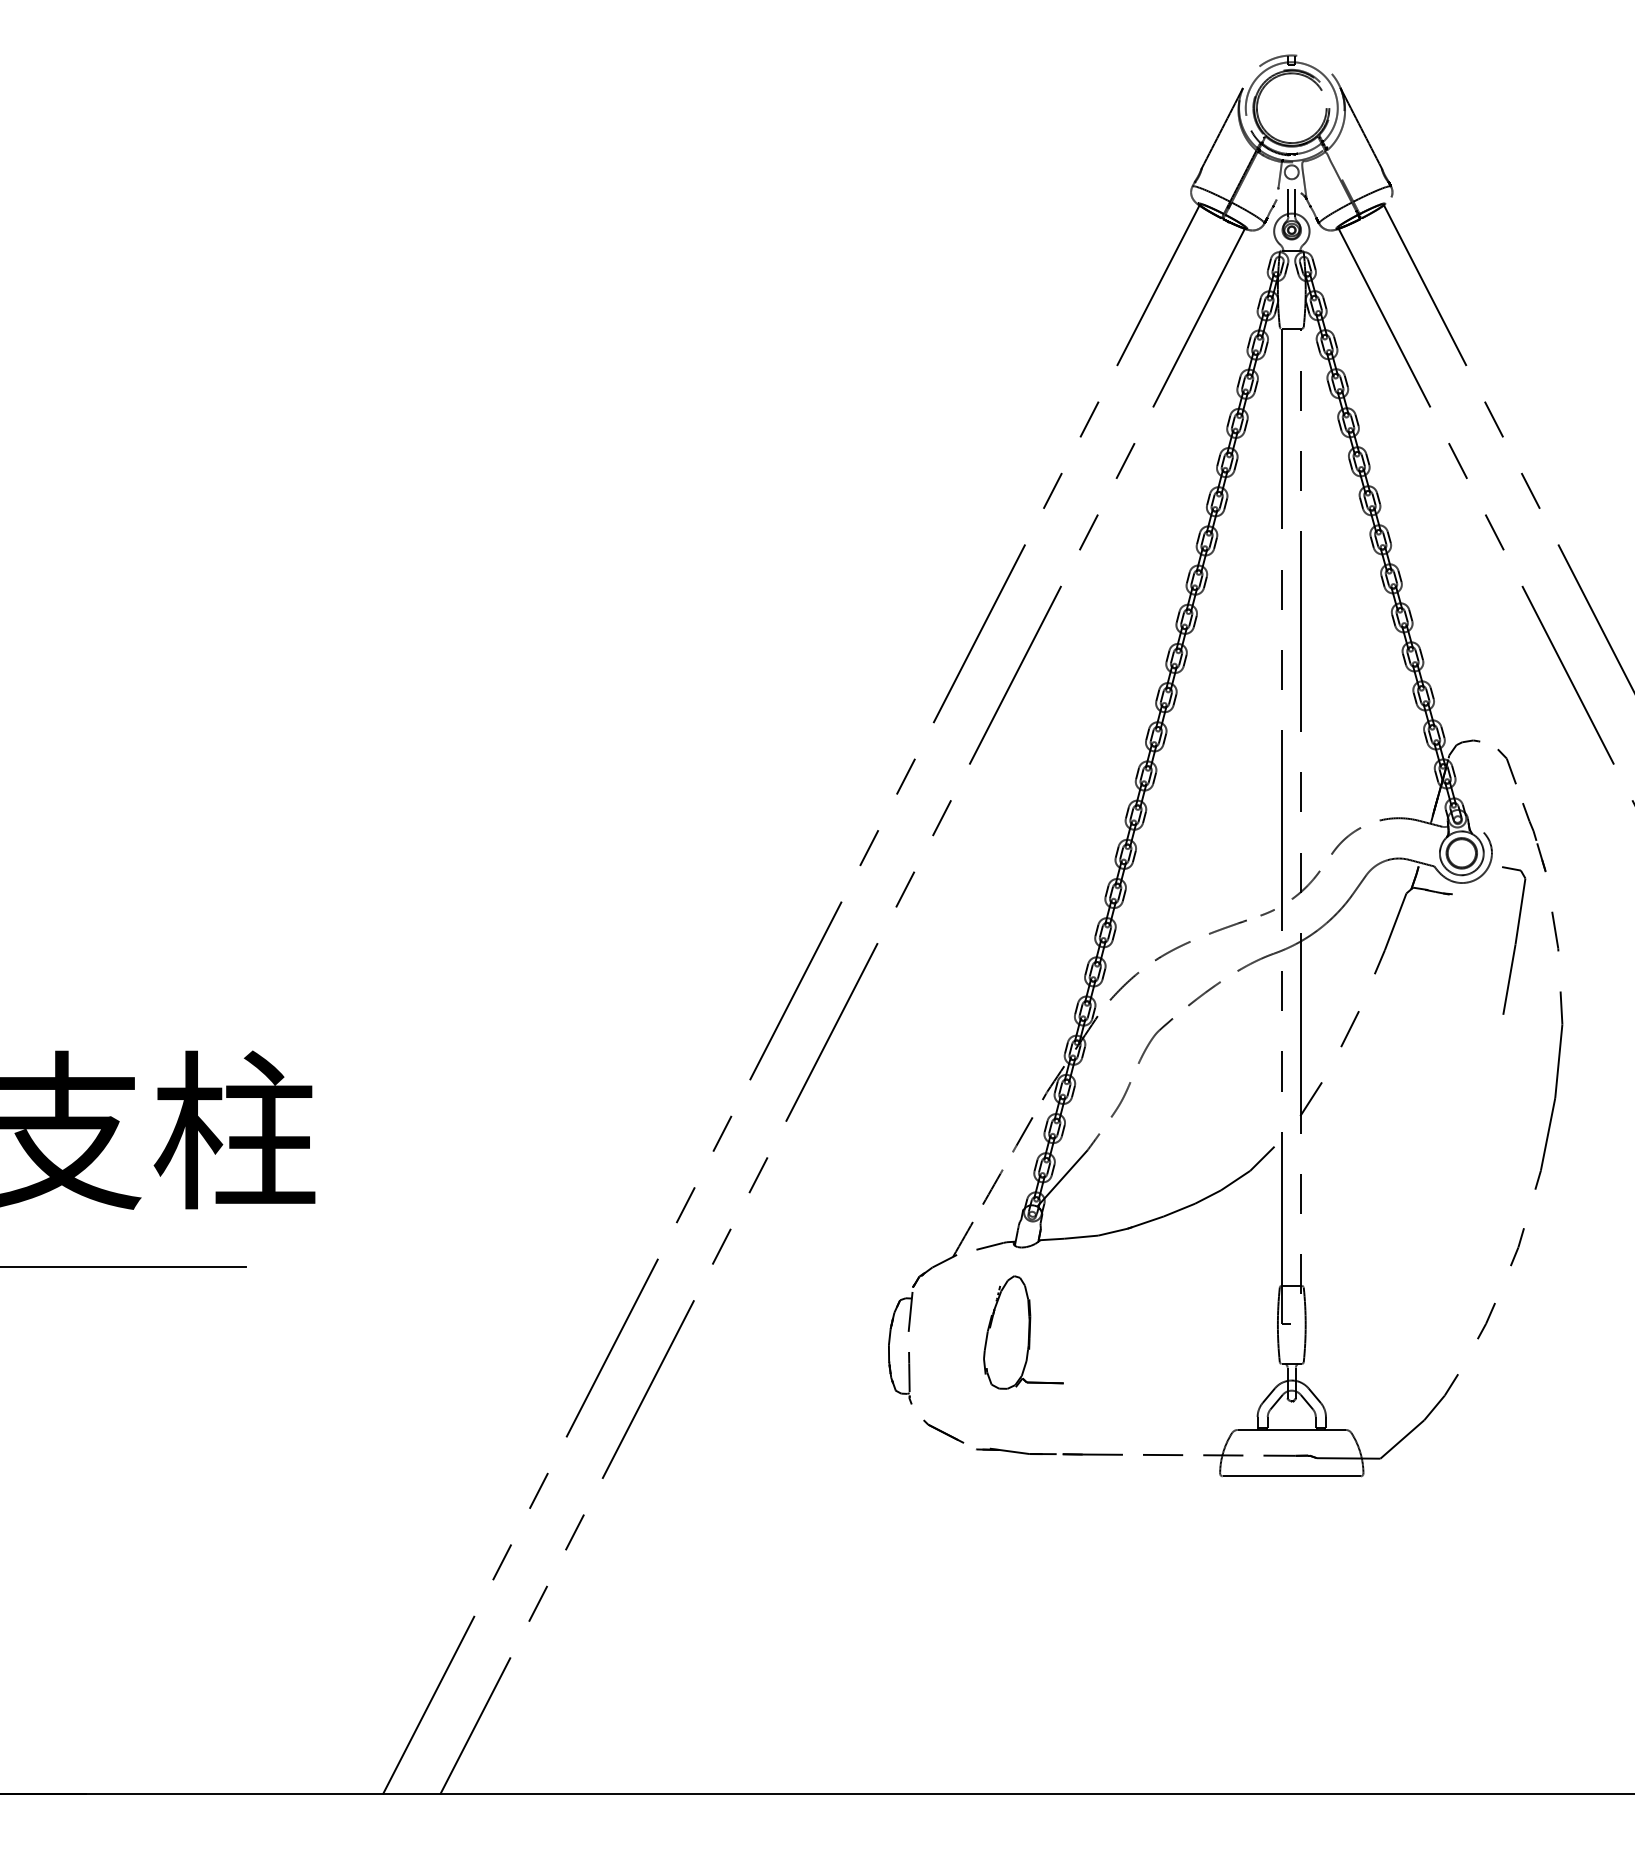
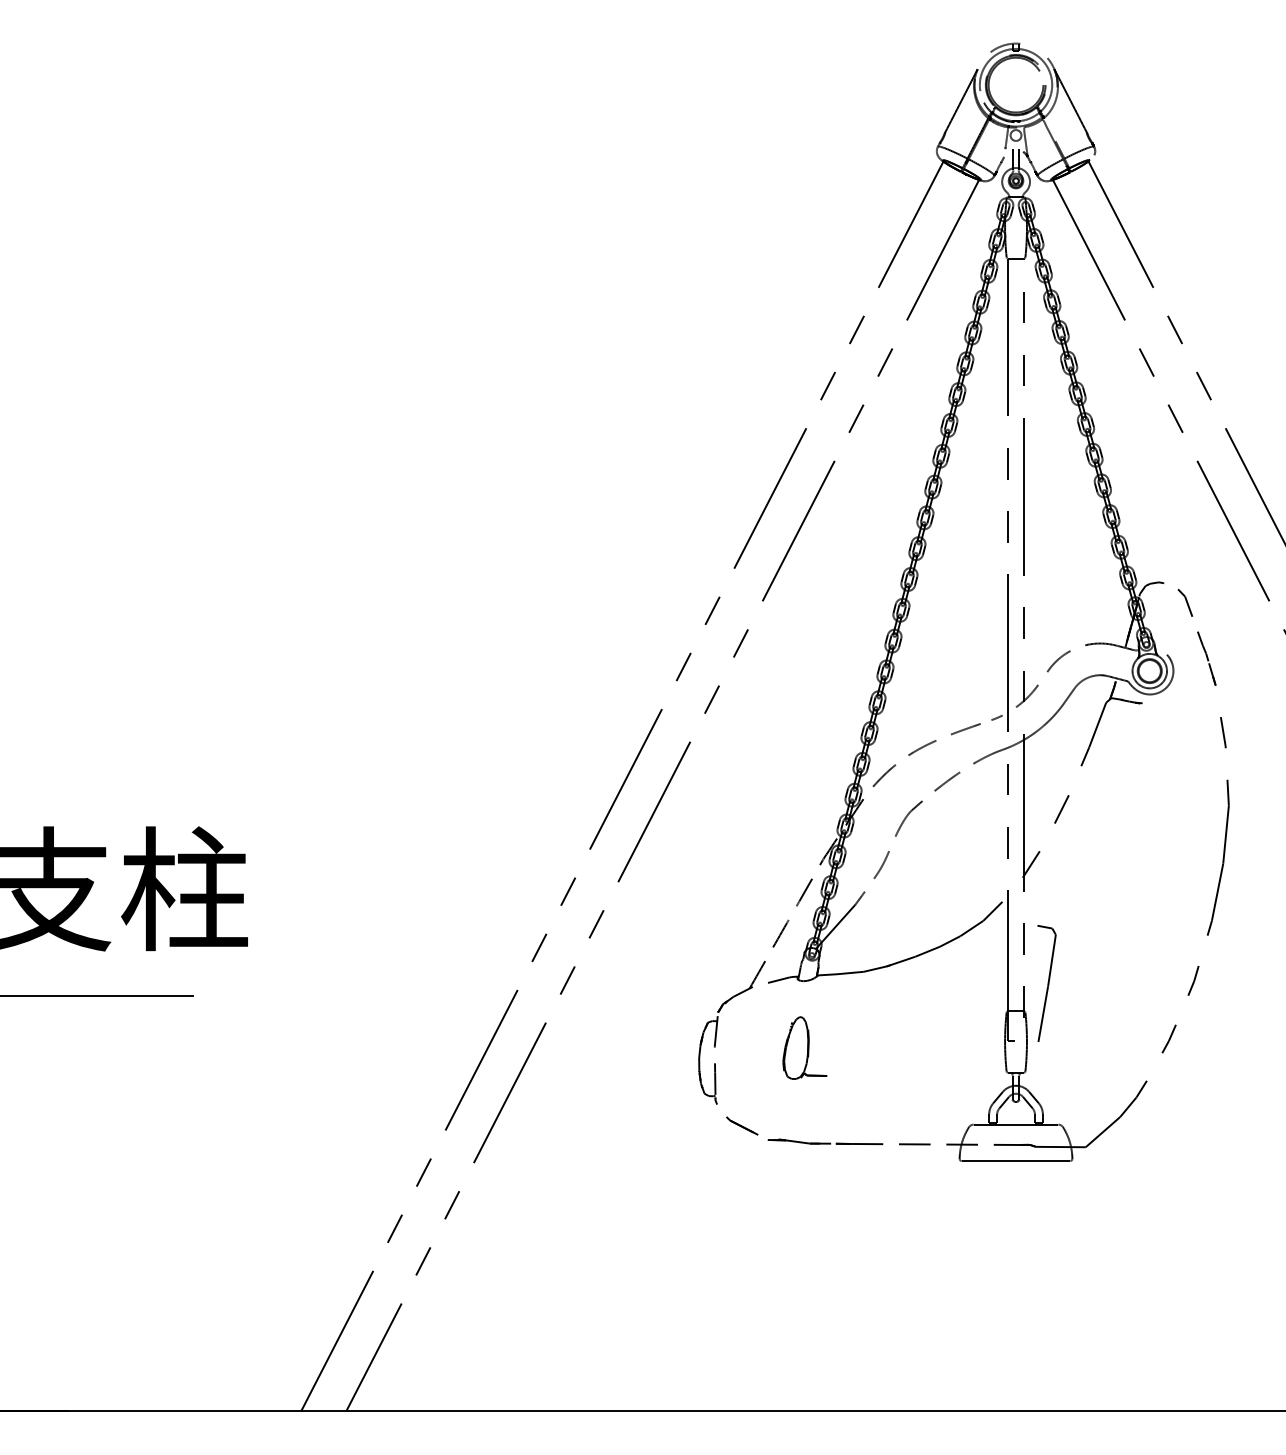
line: (1515, 940) -> (1048, 983), moved
part: (1023, 1332) -> (805, 1047), size x0.7

